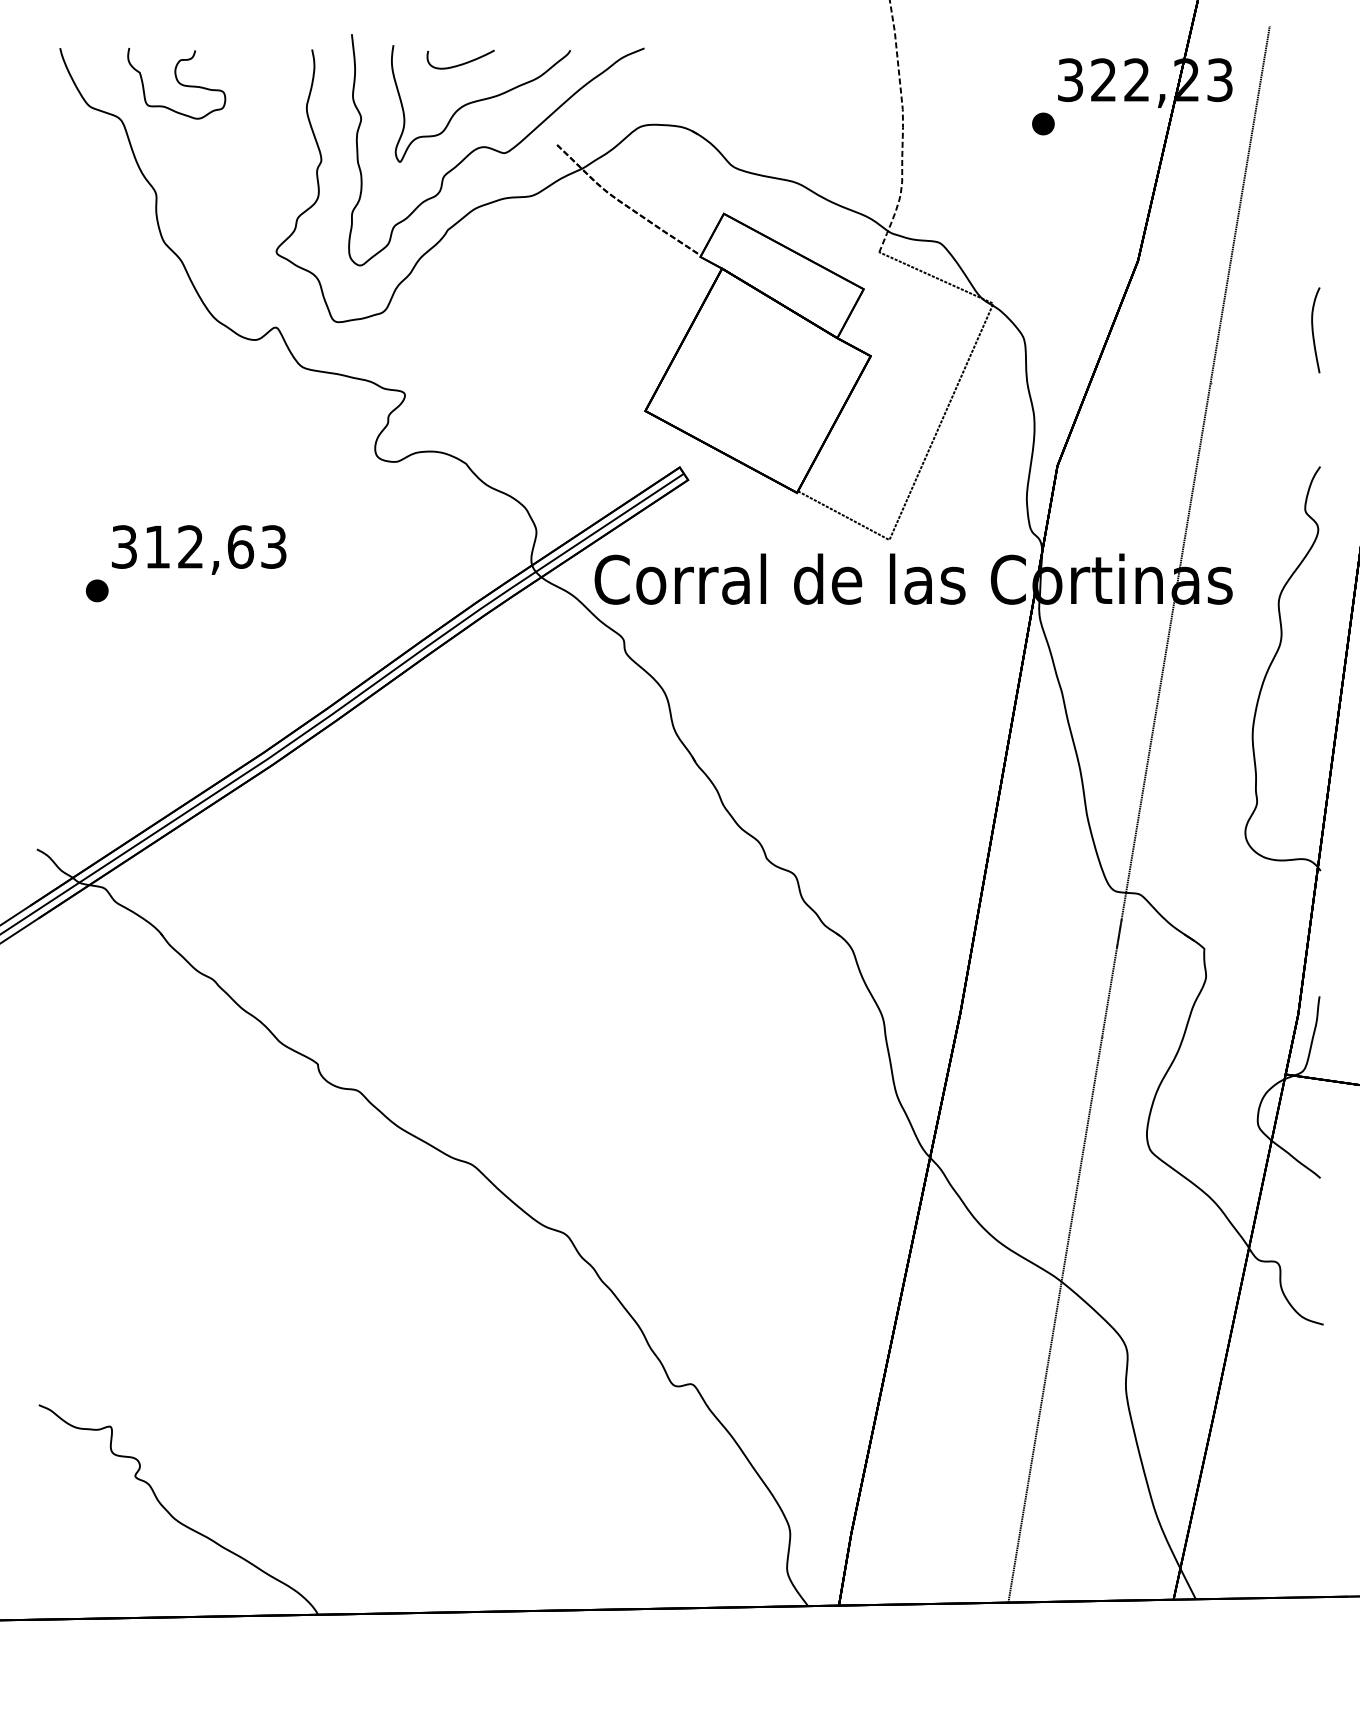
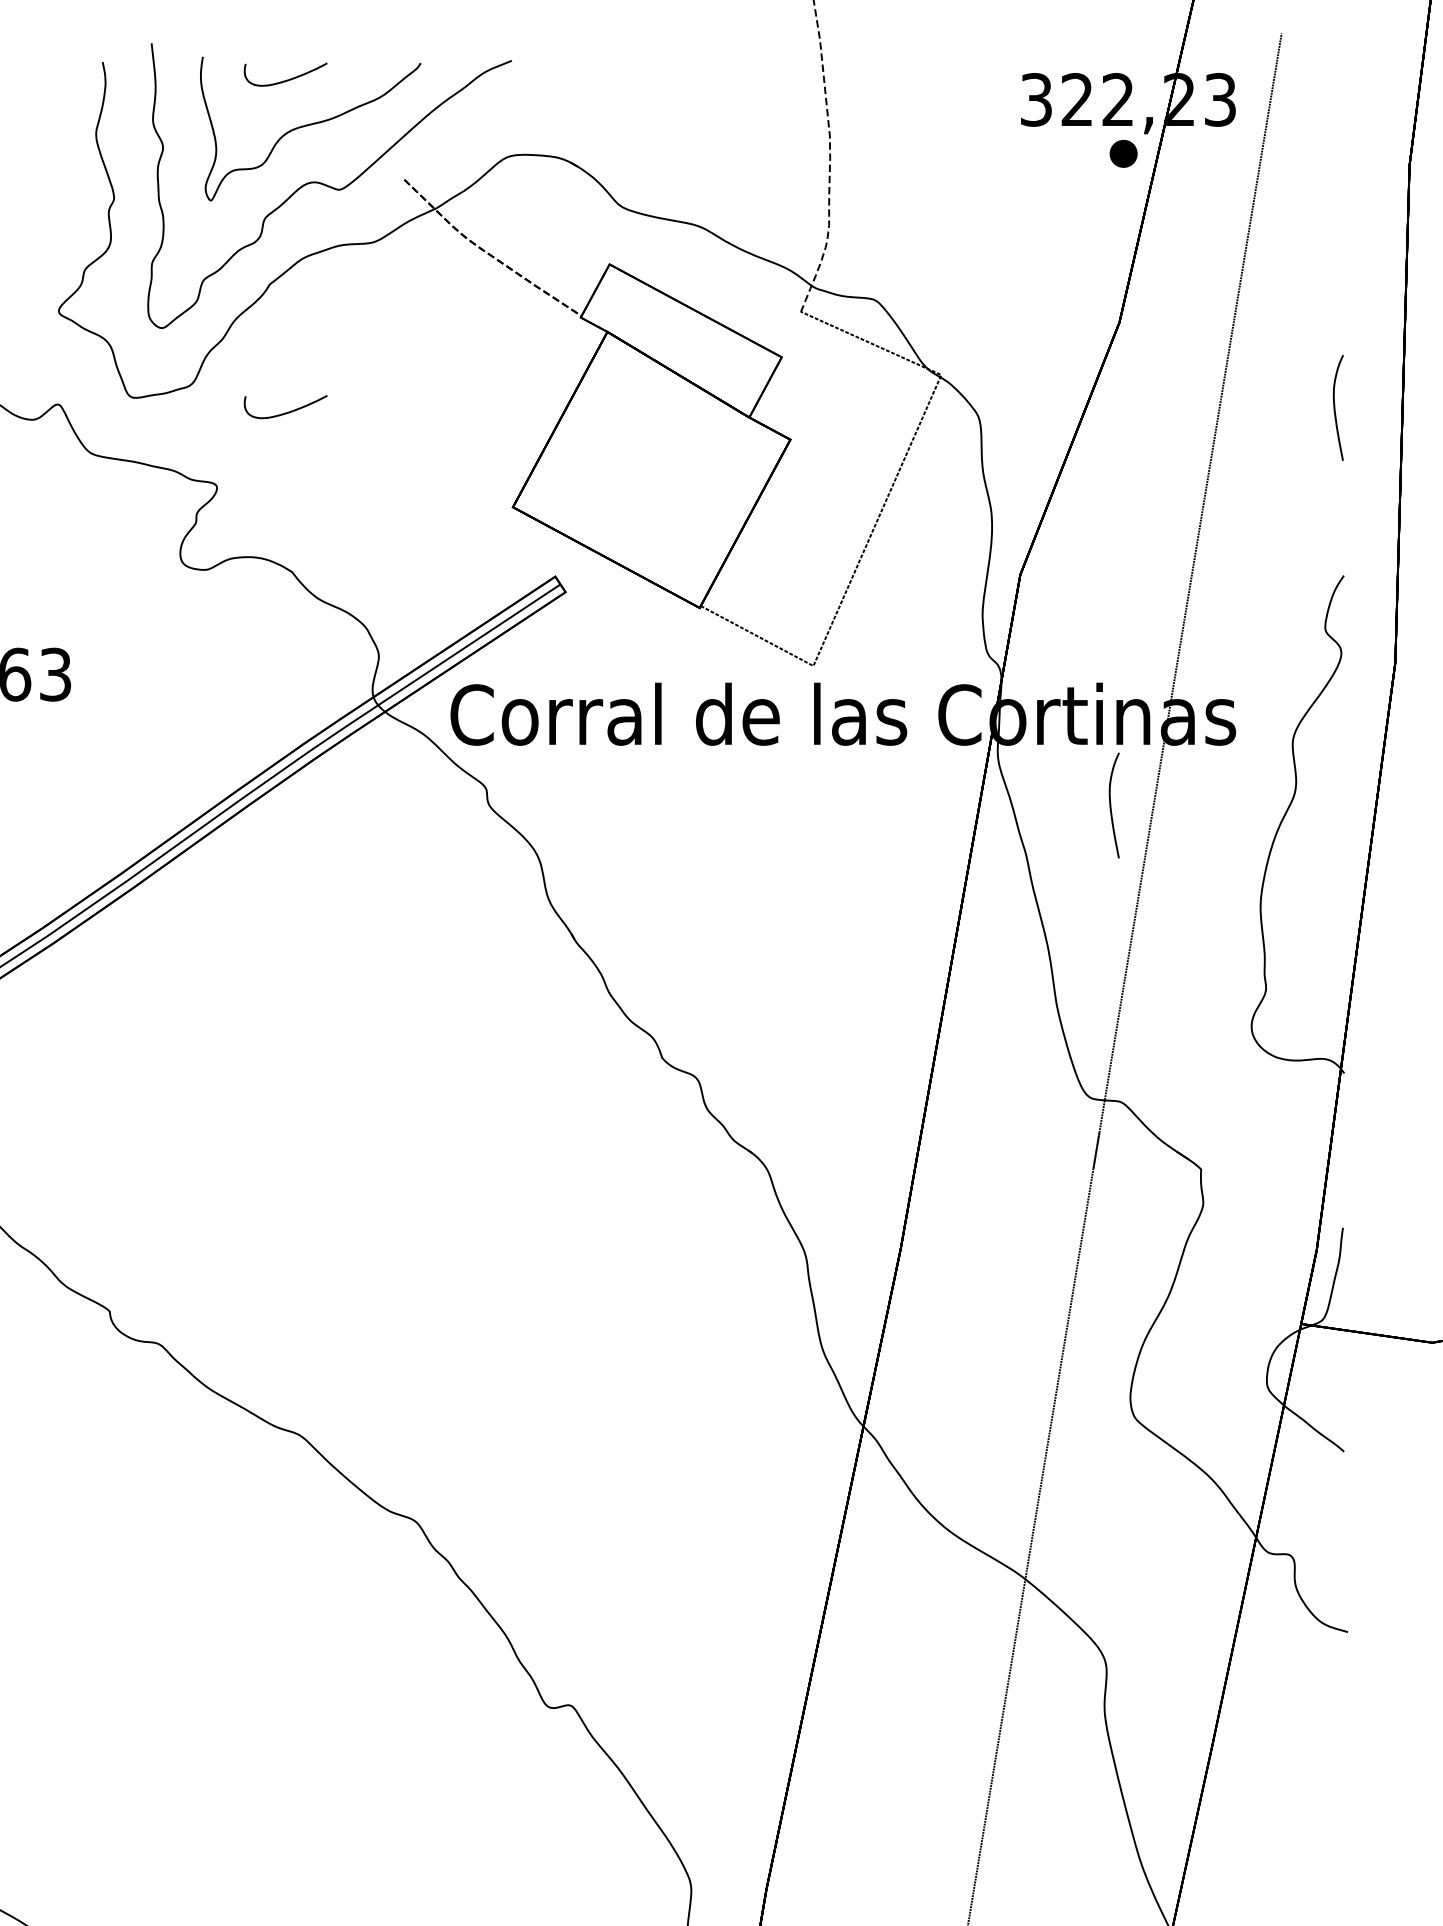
part: (1043, 123) -> (1123, 153), moved
curve: (461, 333) -> (286, 411), added
curve: (1131, 653) -> (1111, 805), added

